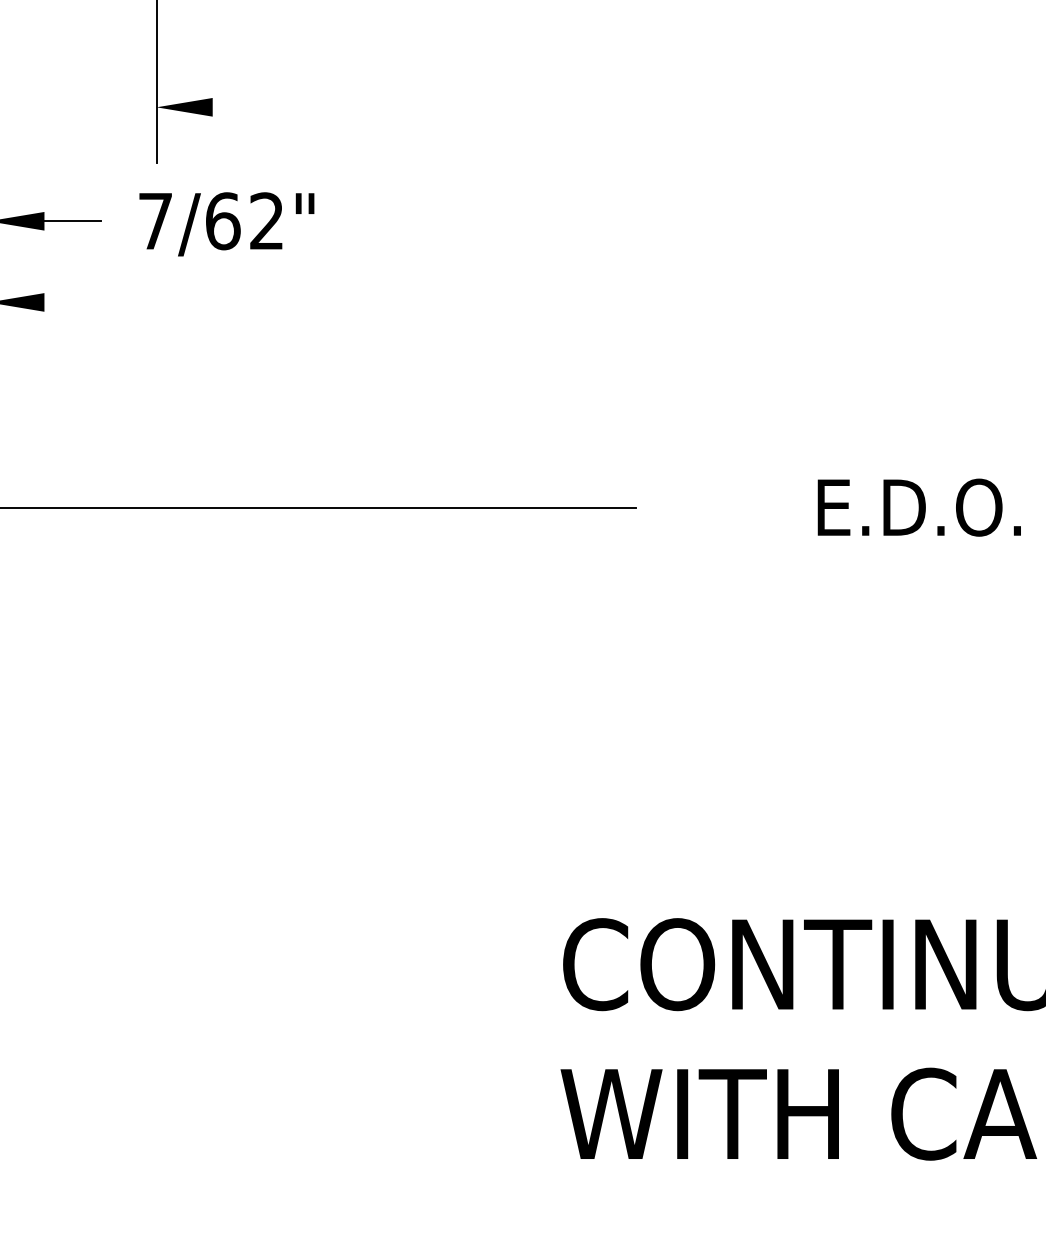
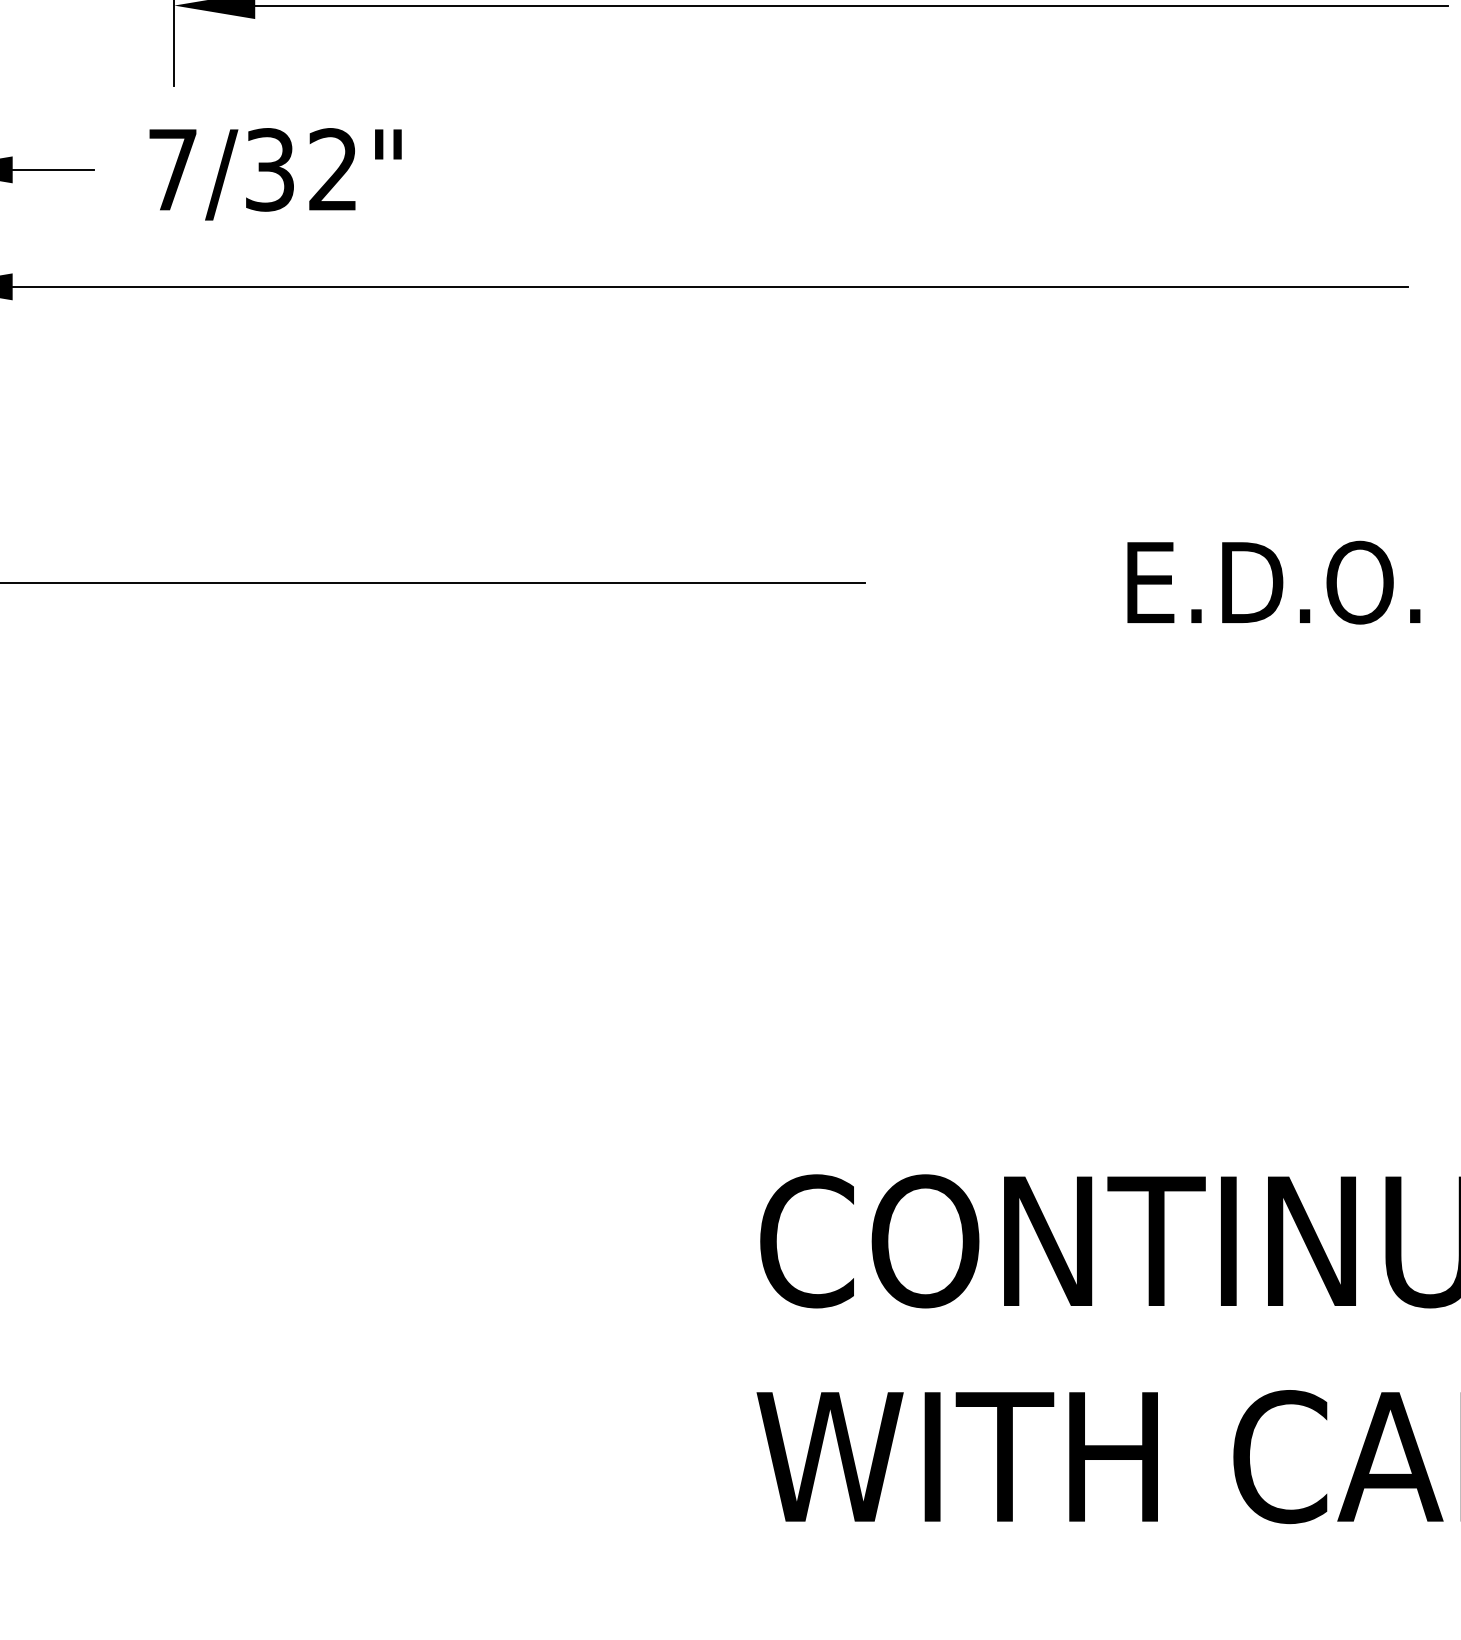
line: (626, 107) -> (851, 5), added
text: (223, 221) -> (270, 170), 7/62" -> 7/32"
line: (528, 302) -> (710, 286), added

